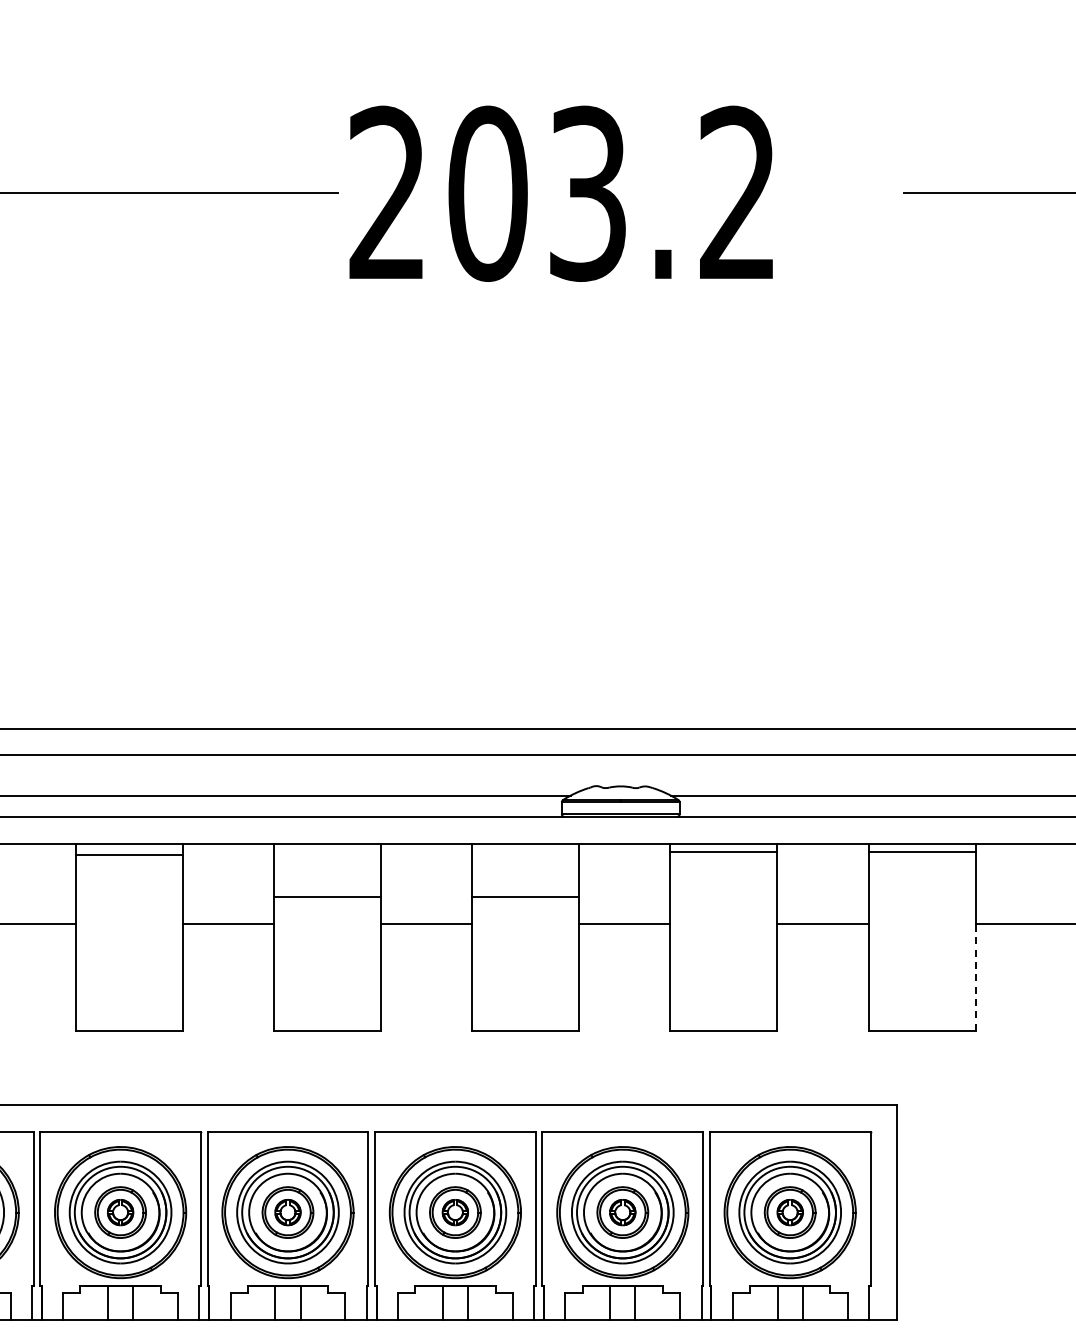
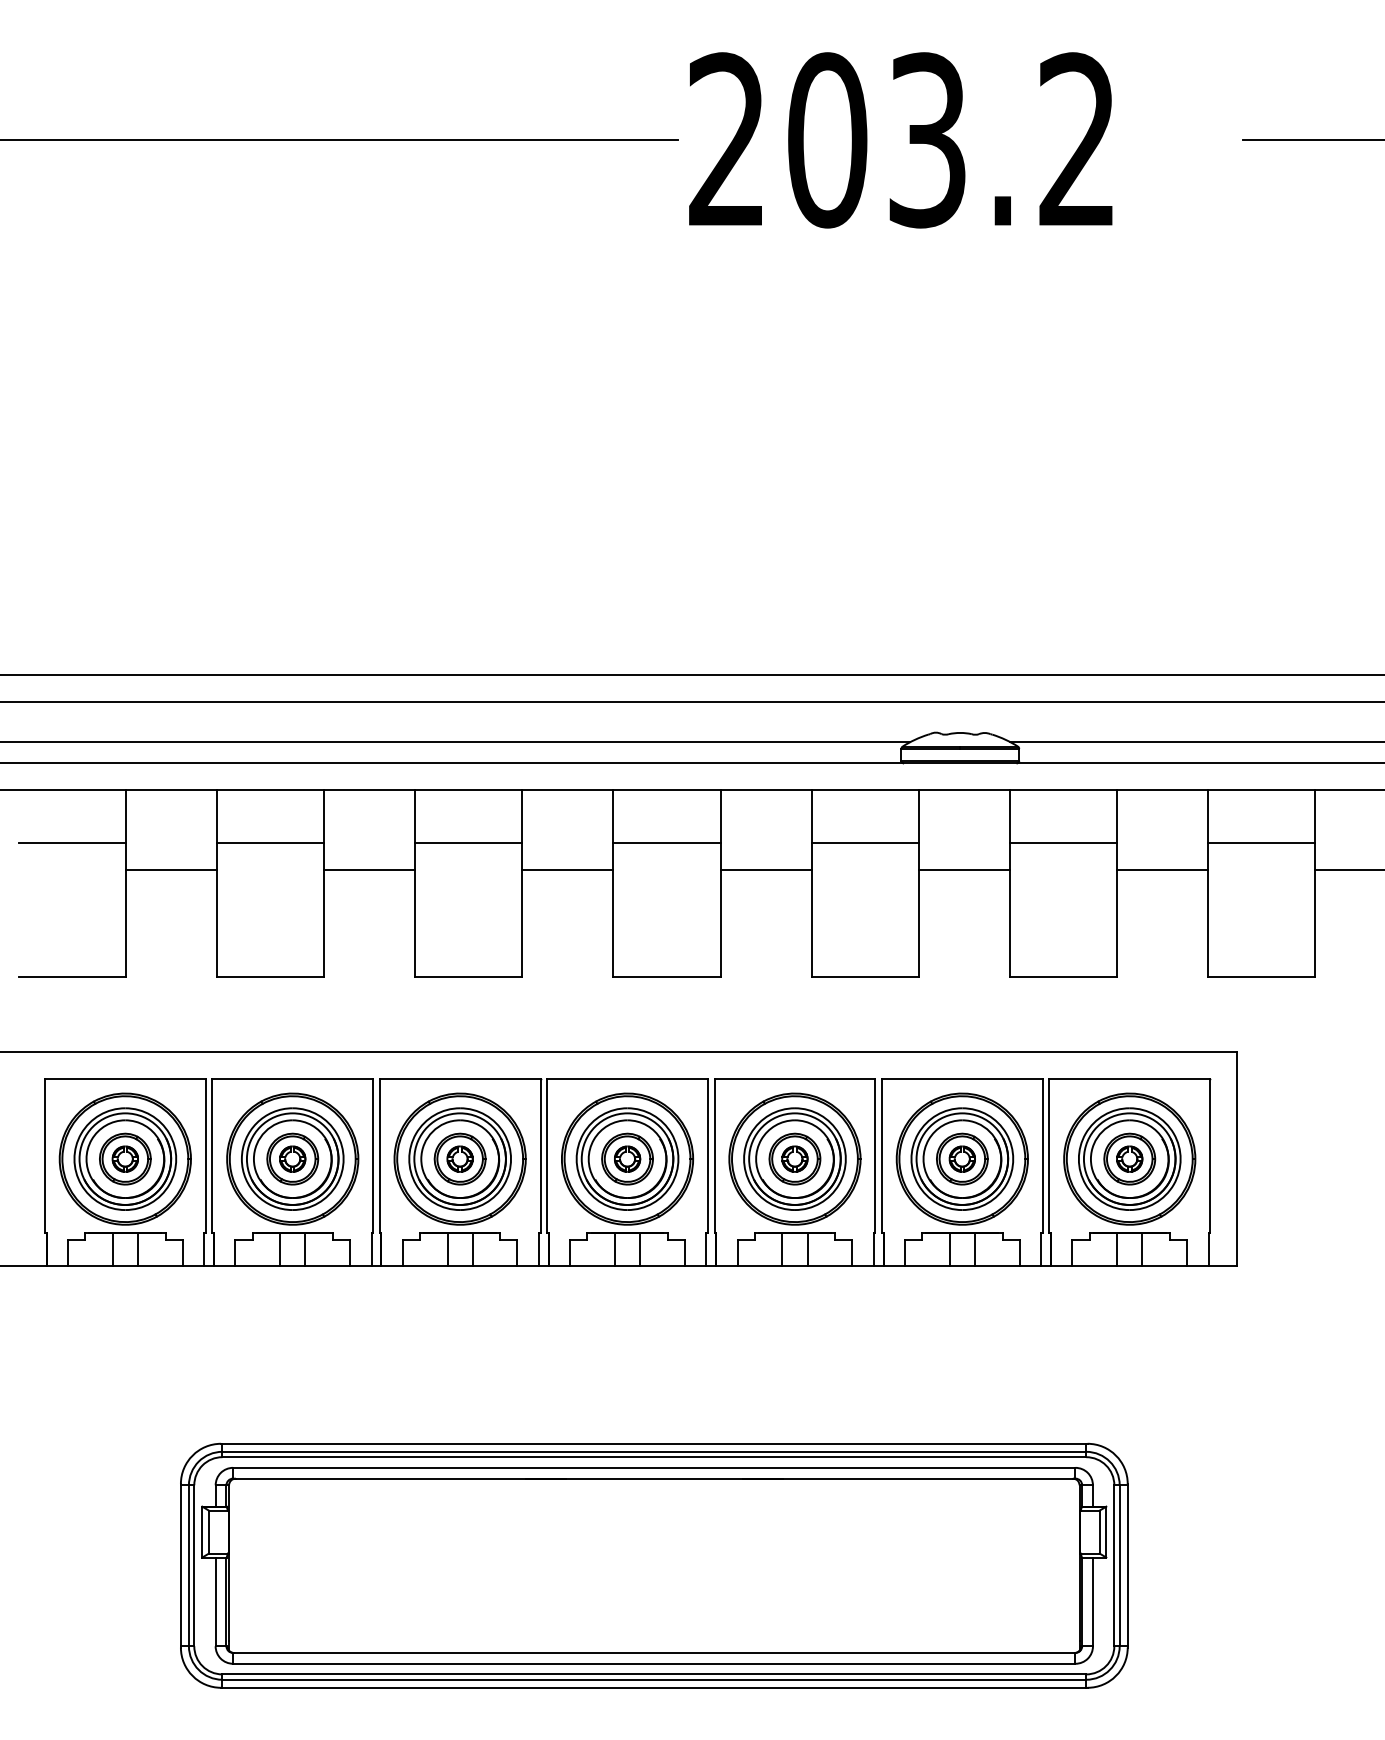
line: (723, 851) -> (1063, 843), moved
line: (921, 851) -> (1261, 843), moved
line: (128, 854) -> (468, 843), moved
line: (975, 976) -> (1315, 923), dashed -> solid

